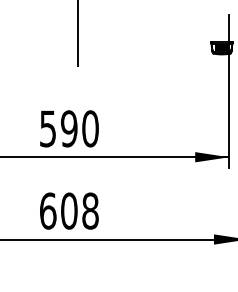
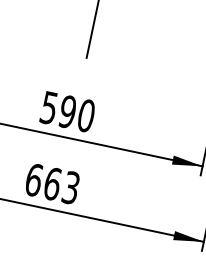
text: (79, 210) -> (61, 185), 608 -> 663

